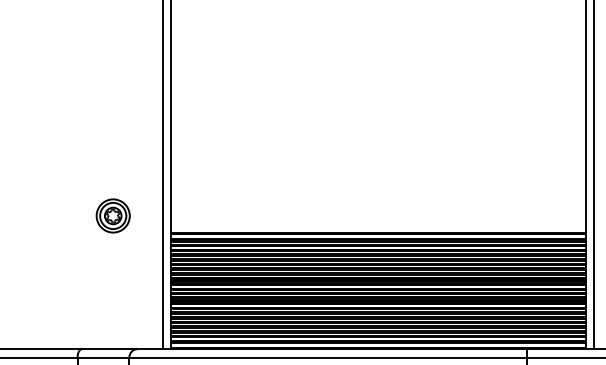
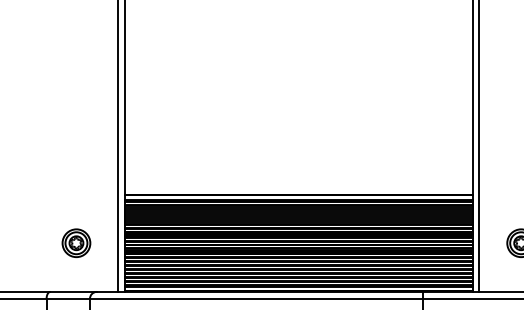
part: (113, 215) -> (76, 242), moved

